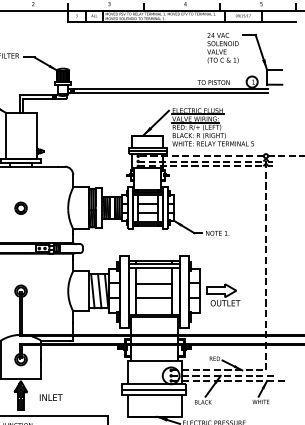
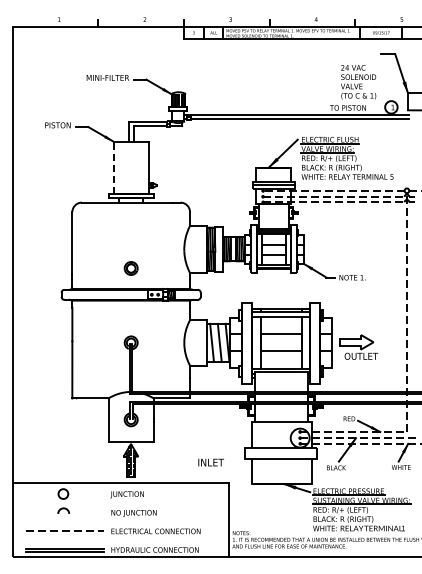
text: (222, 48) -> (358, 82), moved
line: (5, 135) -> (113, 167), solid -> dashed
part: (20, 208) -> (130, 268), moved
line: (153, 389) -> (280, 453), removed
text: (50, 397) -> (210, 462), moved

